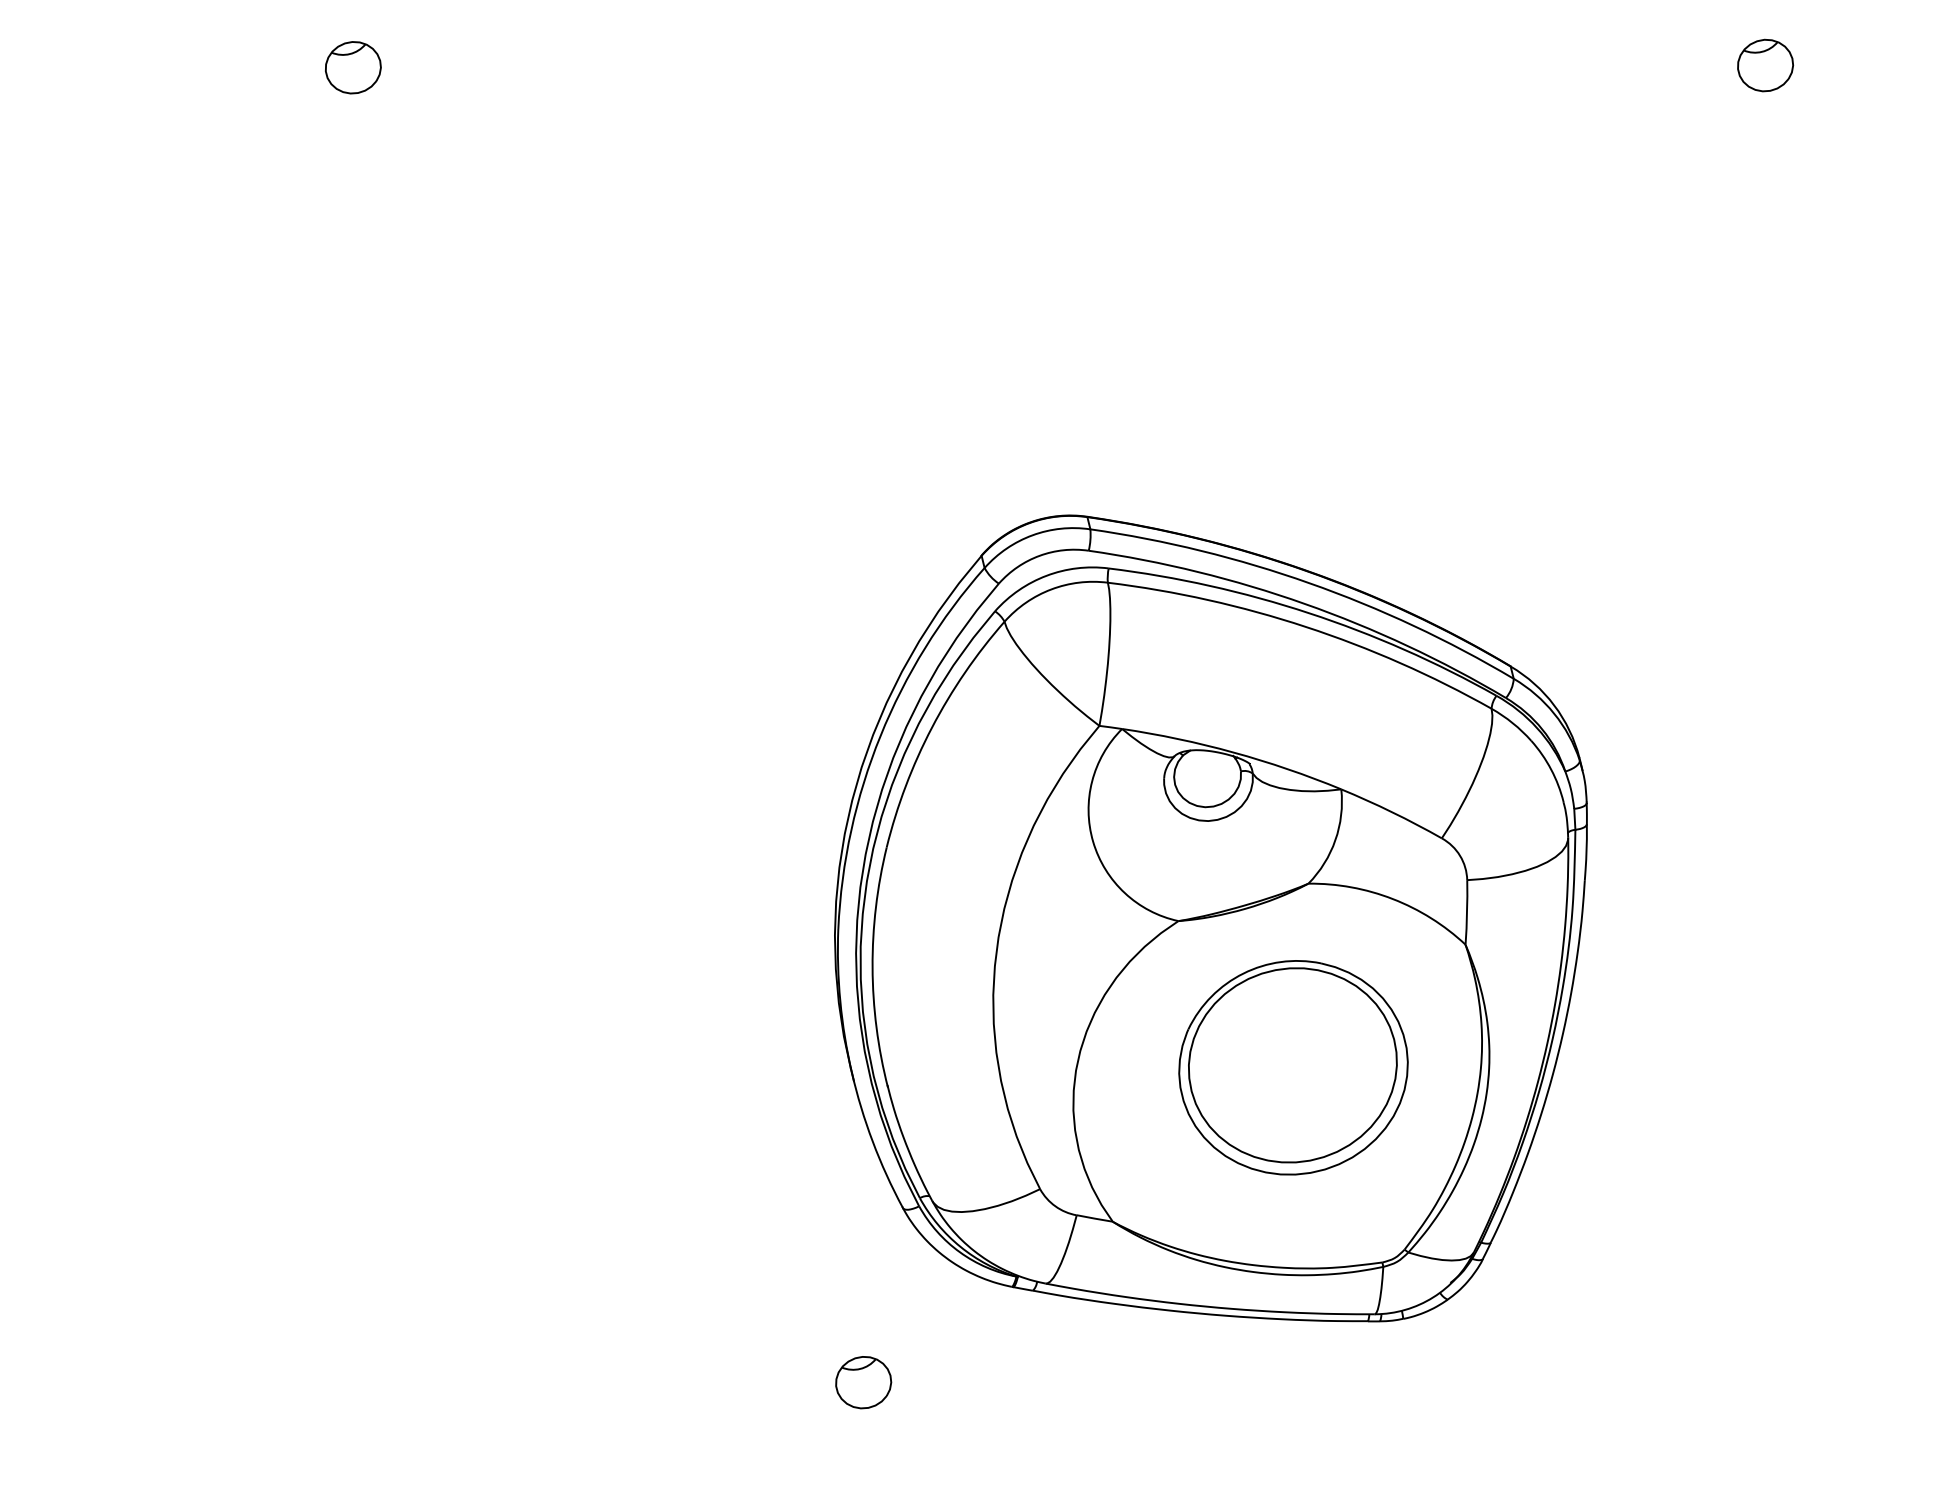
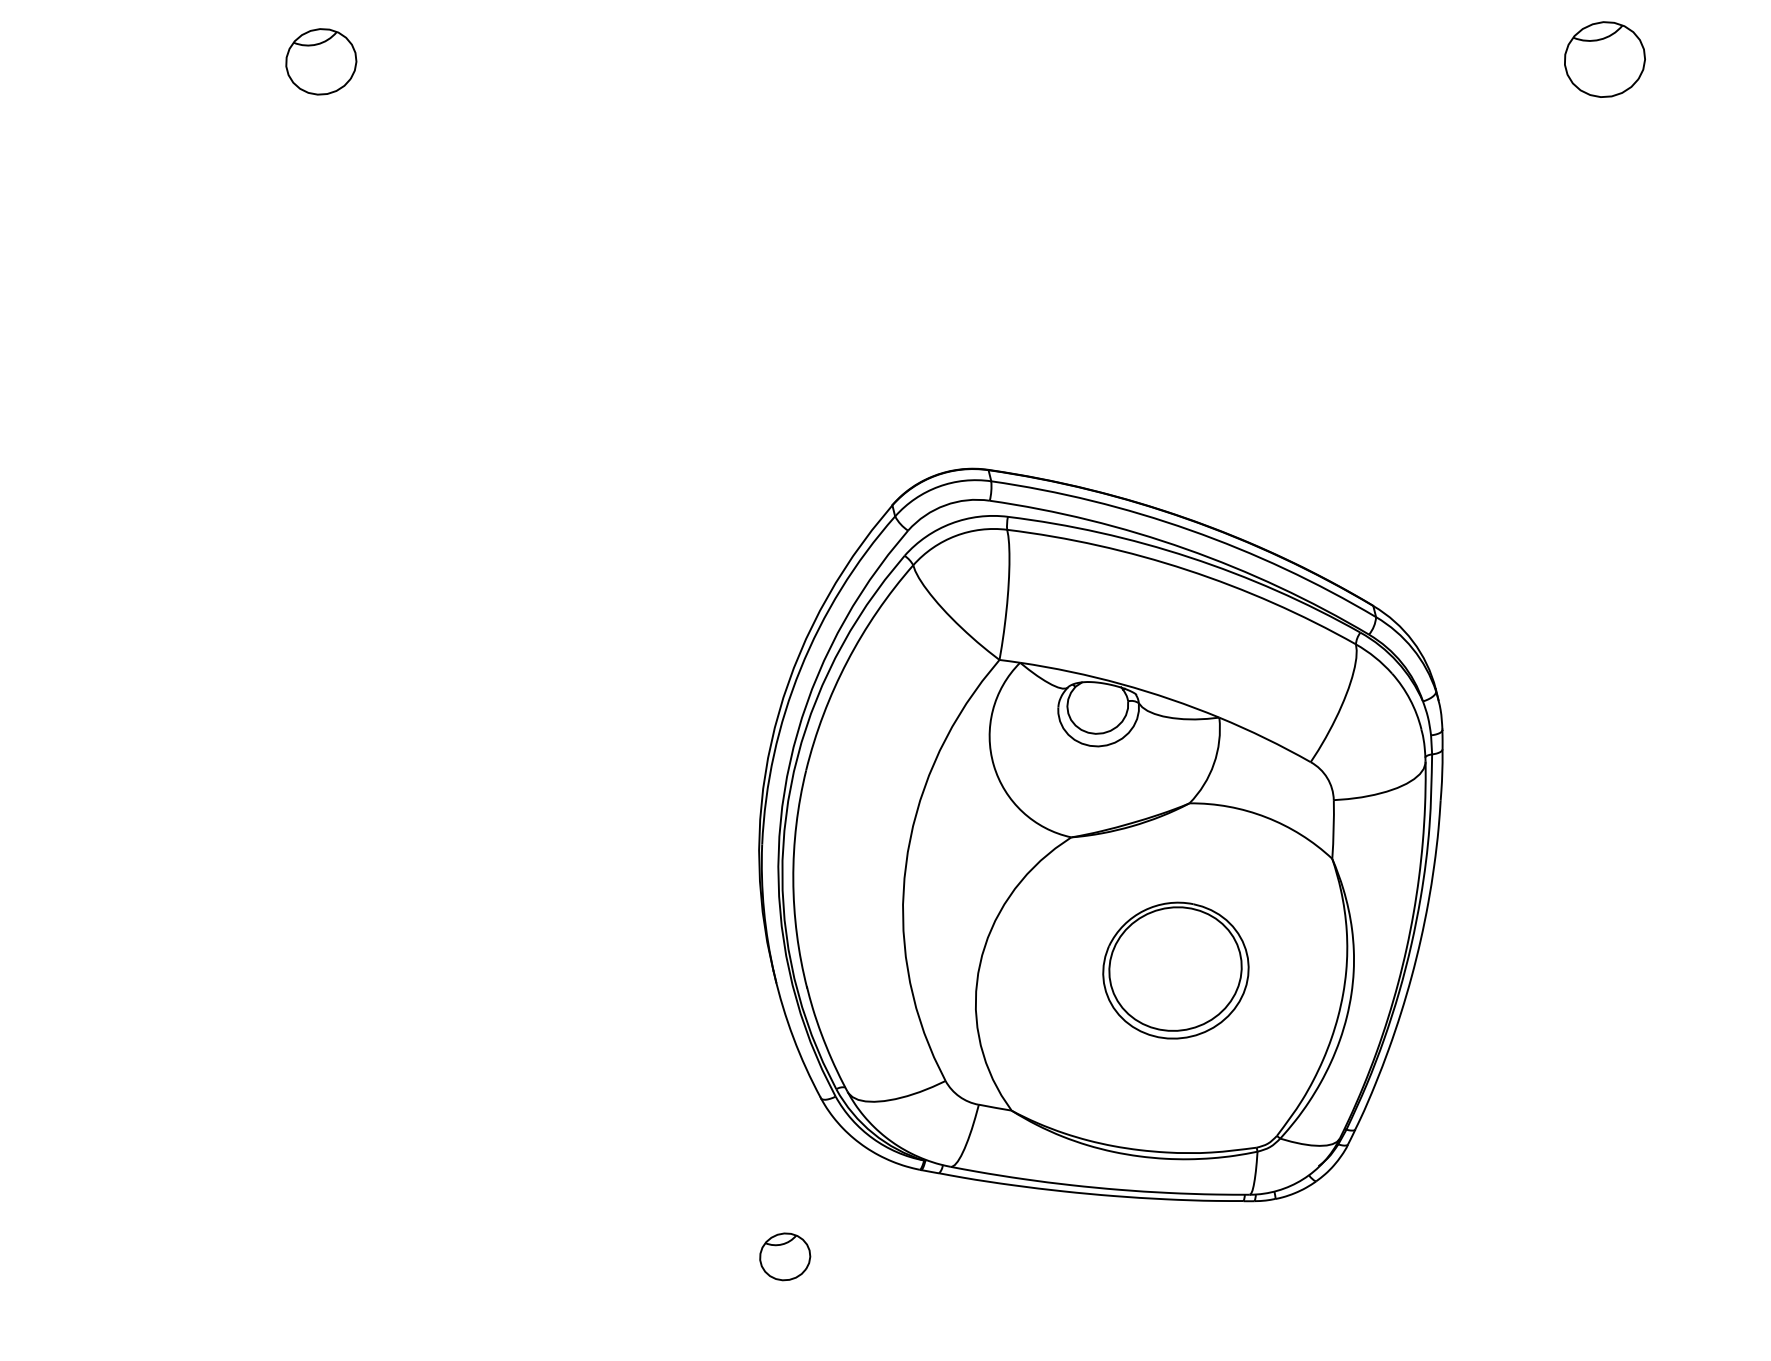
part: (1765, 65) -> (1604, 59), size x1.6
part: (353, 67) -> (321, 61), size x1.4
part: (1293, 1067) -> (1175, 970), size x0.7

